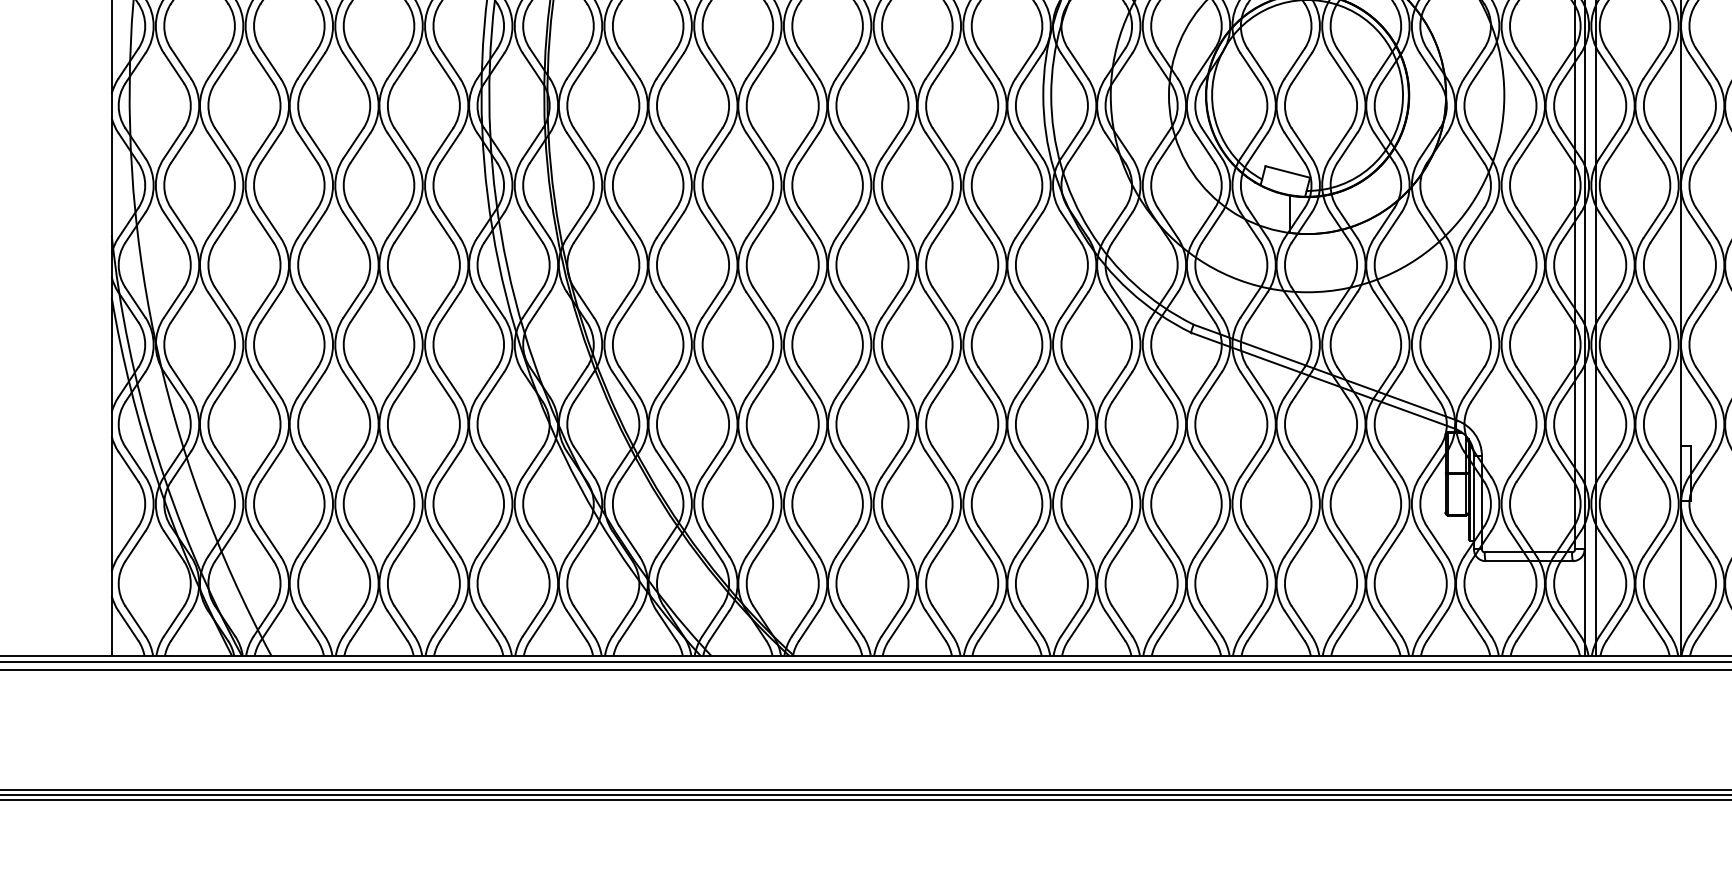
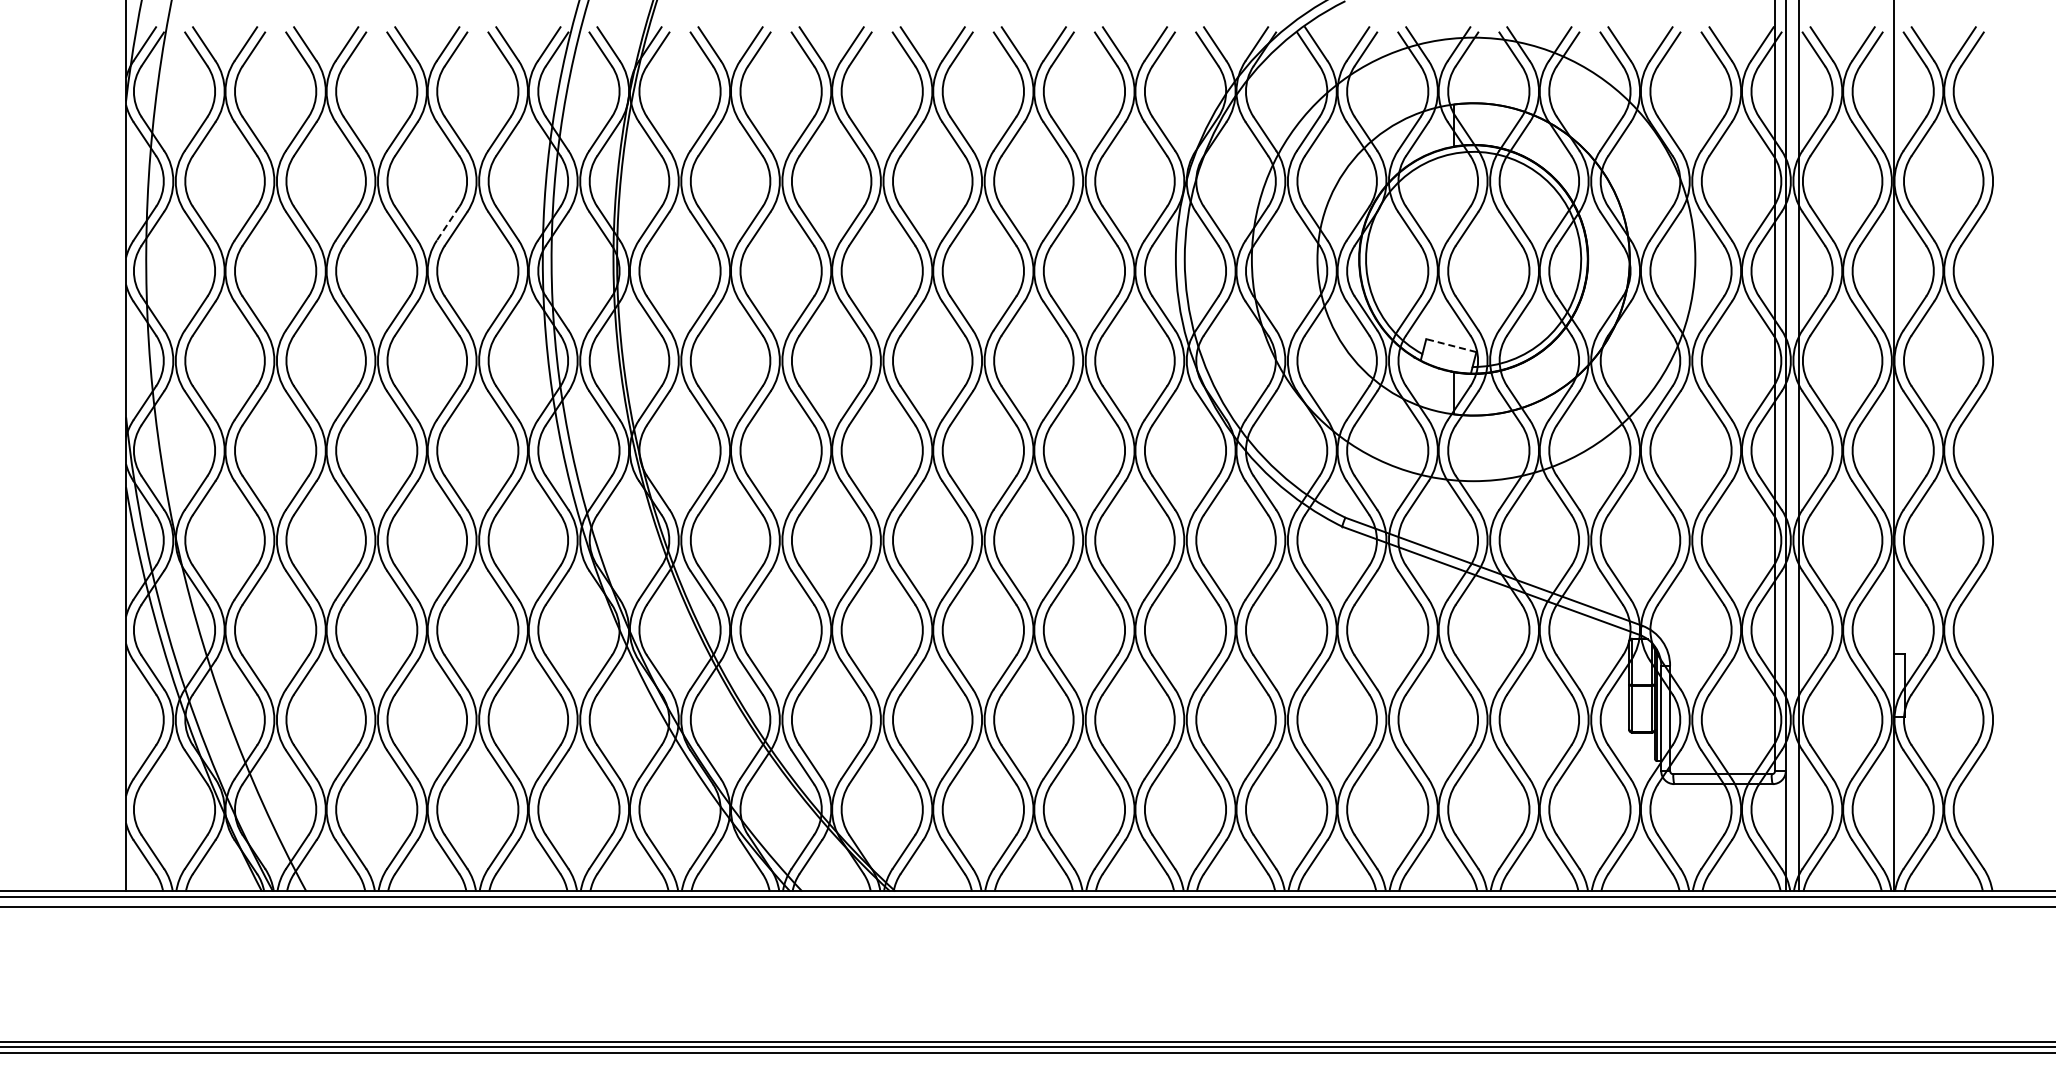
line: (396, 63) -> (447, 223), solid -> dashed
line: (1287, 171) -> (1451, 345), solid -> dashed

